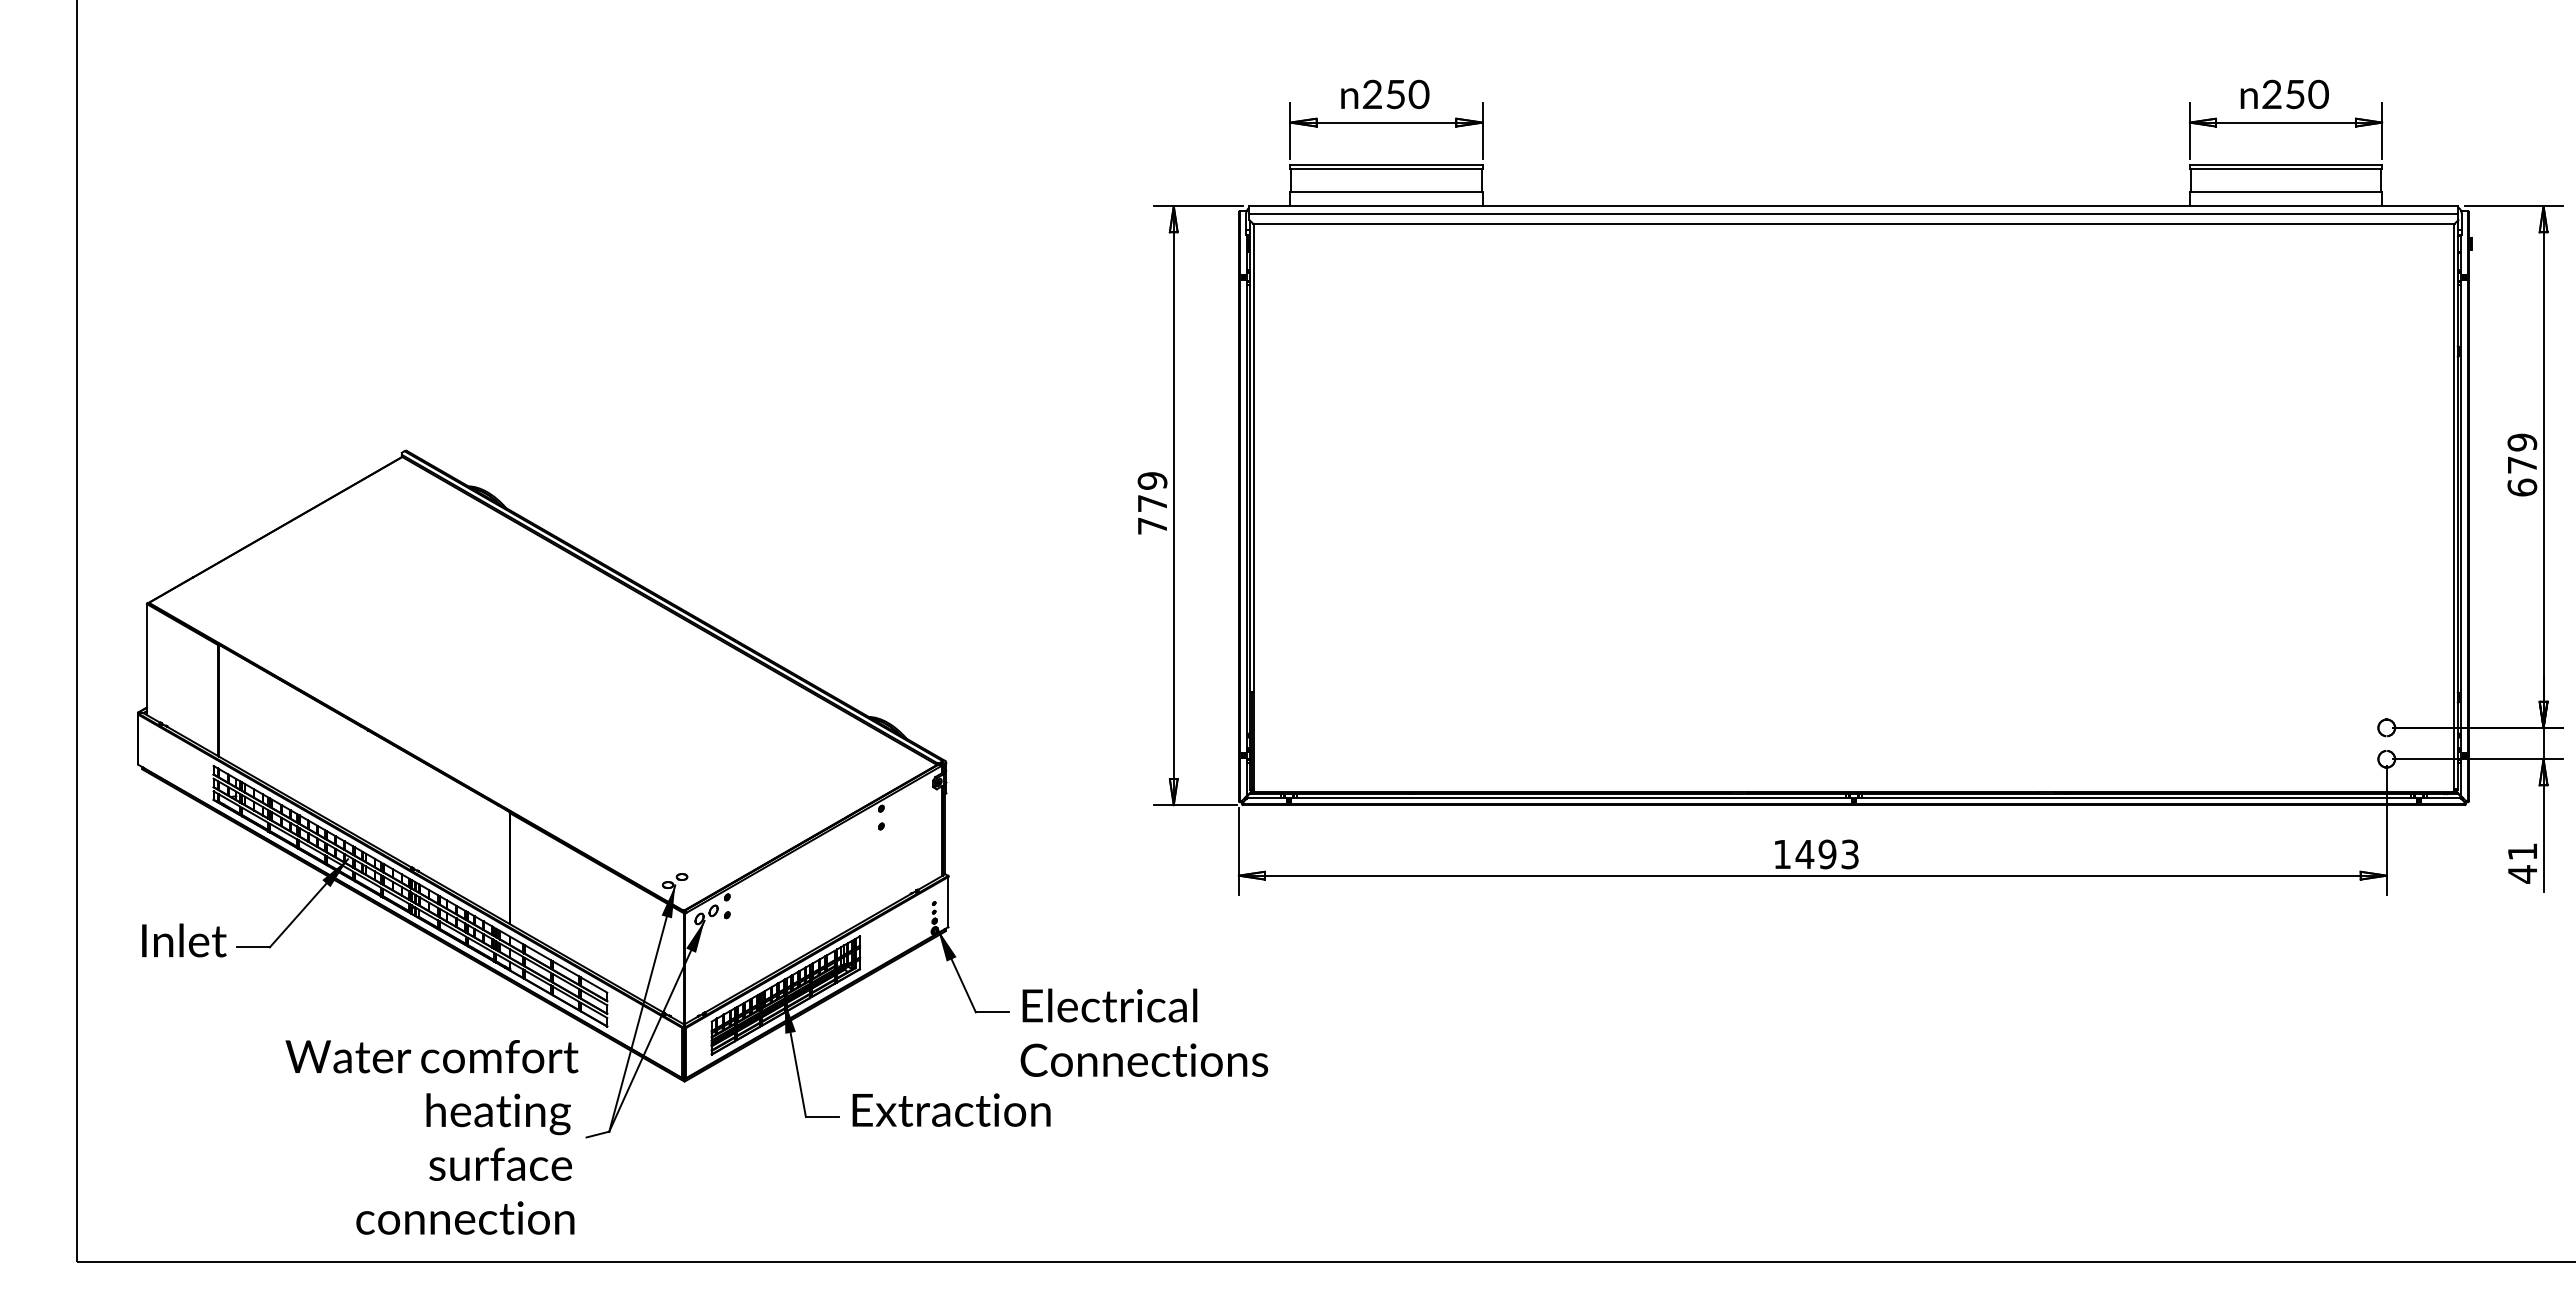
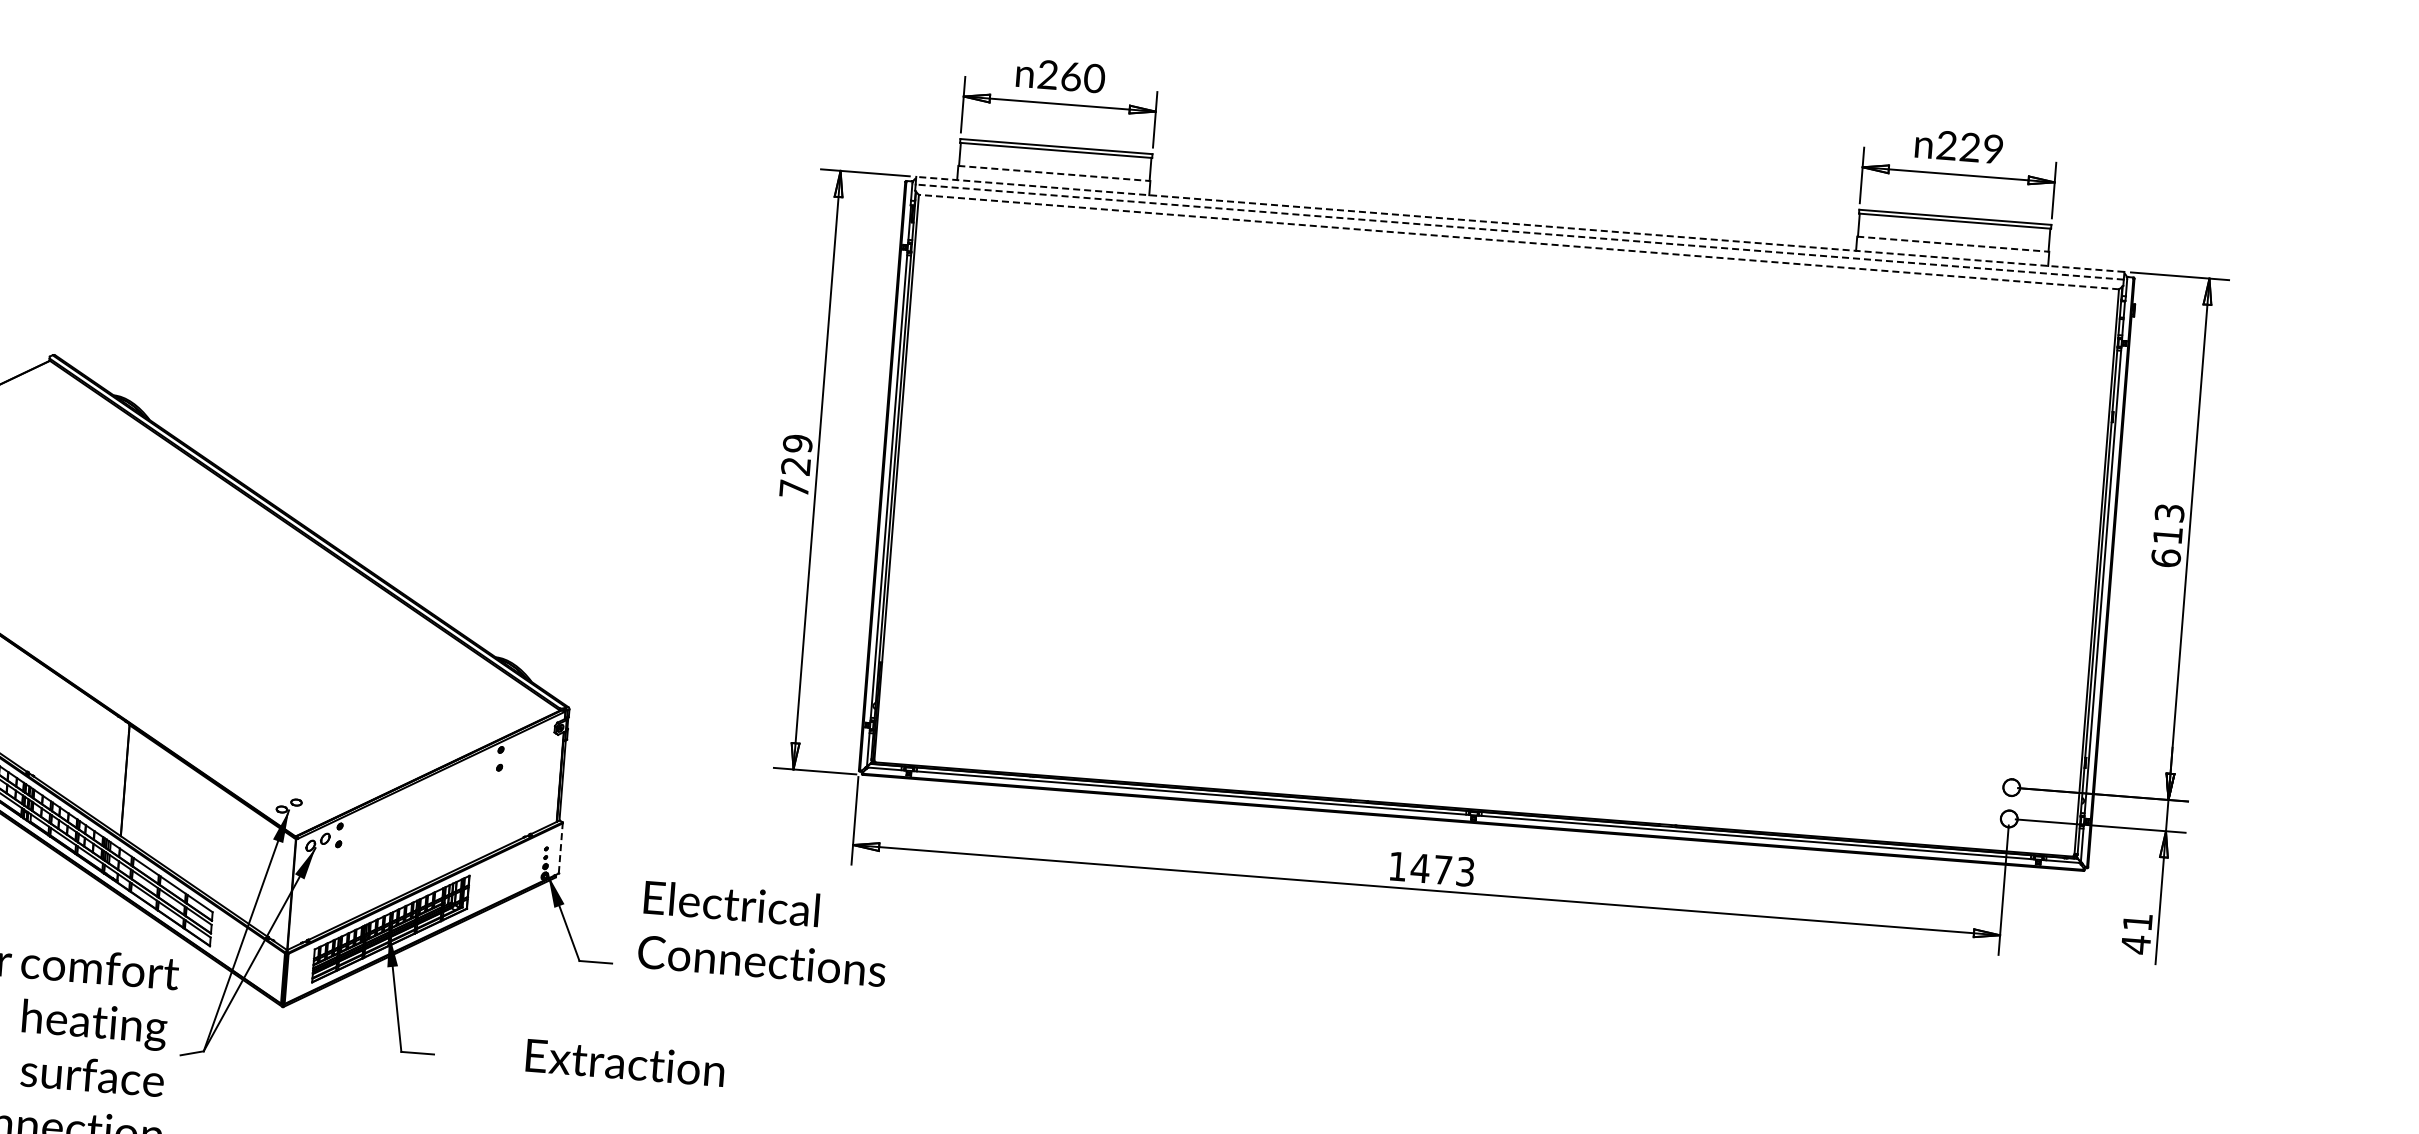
text: (1395, 94) -> (1070, 76), 250 -> 260
text: (2306, 94) -> (1981, 148), 250 -> 229
line: (1387, 192) -> (1055, 174), solid -> dashed
line: (2286, 192) -> (1953, 244), solid -> dashed
line: (1853, 206) -> (1519, 224), solid -> dashed
line: (1853, 213) -> (1519, 231), solid -> dashed
line: (1853, 223) -> (1518, 241), solid -> dashed
text: (2522, 453) -> (2168, 524), 679 -> 613
text: (1151, 503) -> (794, 466), 779 -> 729
text: (1827, 854) -> (1442, 870), 1493 -> 1473
line: (948, 901) -> (560, 847), solid -> dashed
text: (1144, 1032) -> (764, 933), moved
text: (951, 1109) -> (625, 1062), moved

